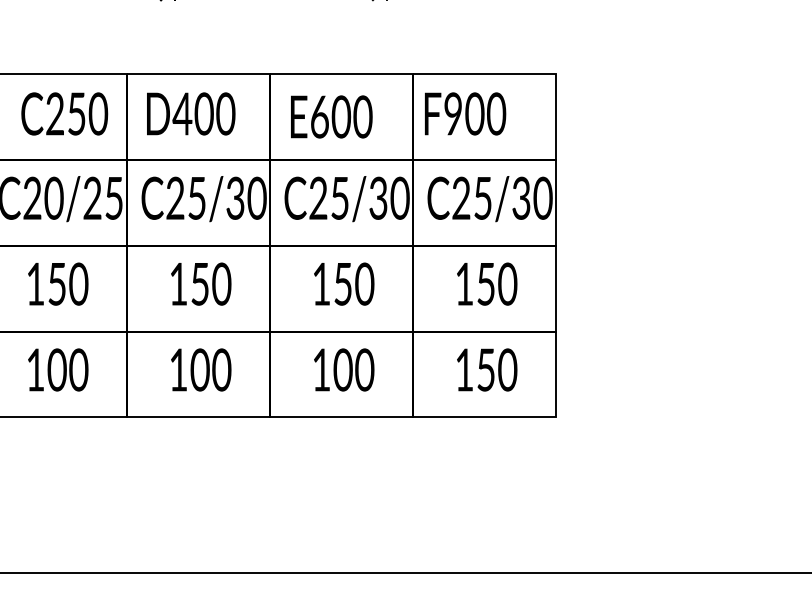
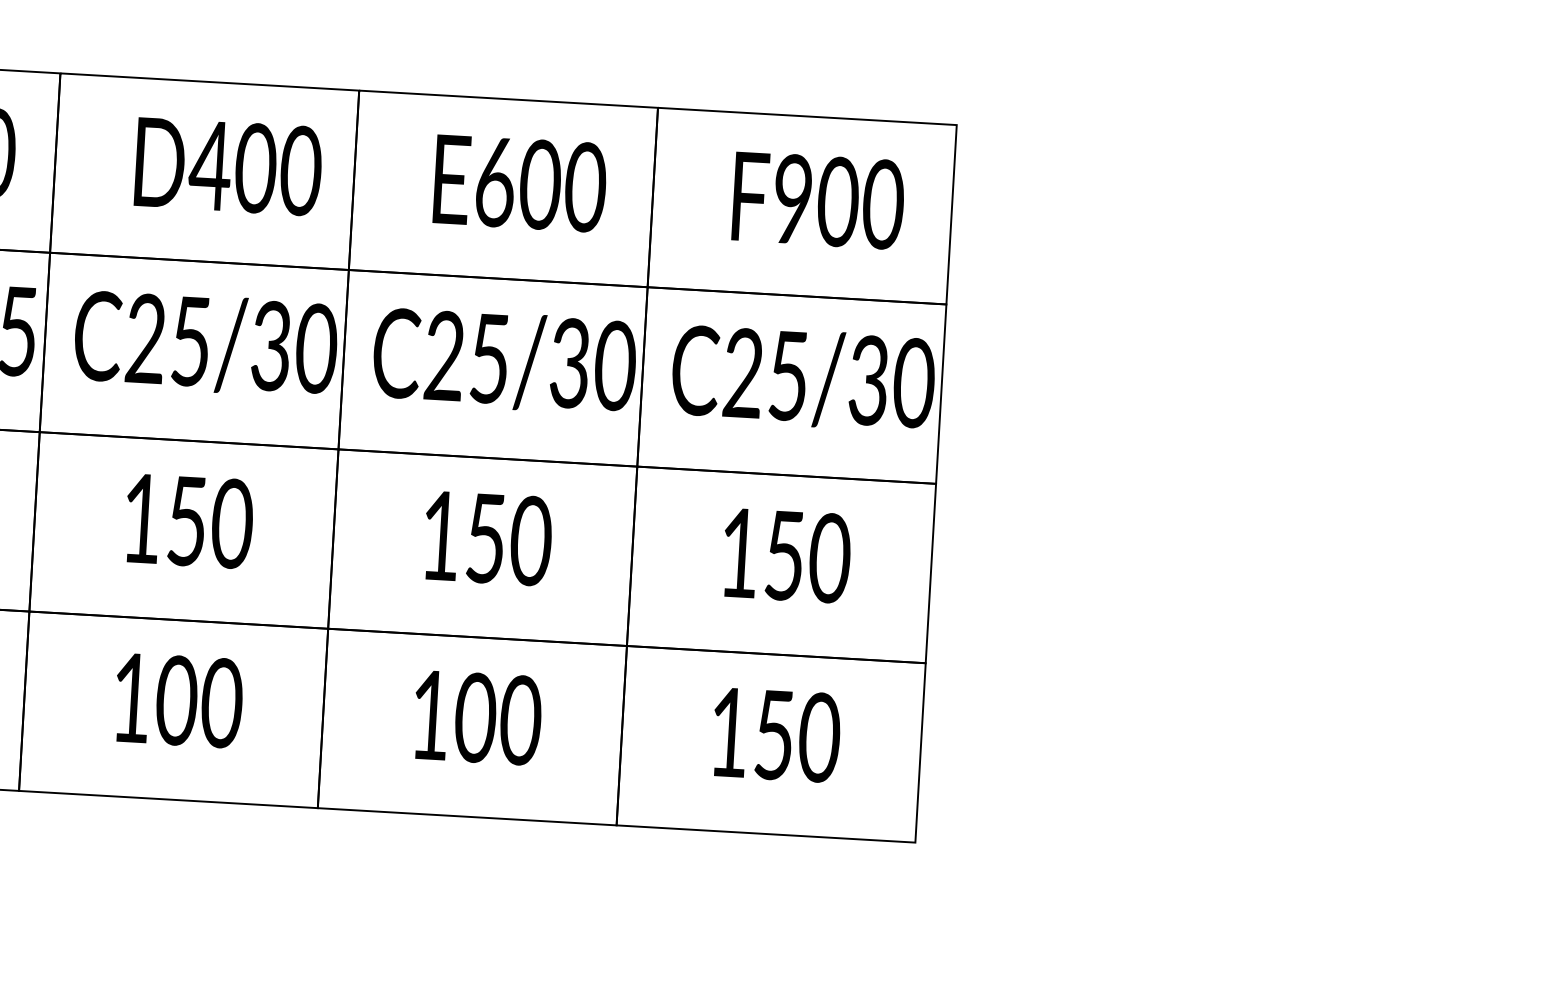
text: (191, 113) -> (229, 165), moved
text: (465, 113) -> (818, 199), moved
text: (331, 116) -> (519, 182), moved

